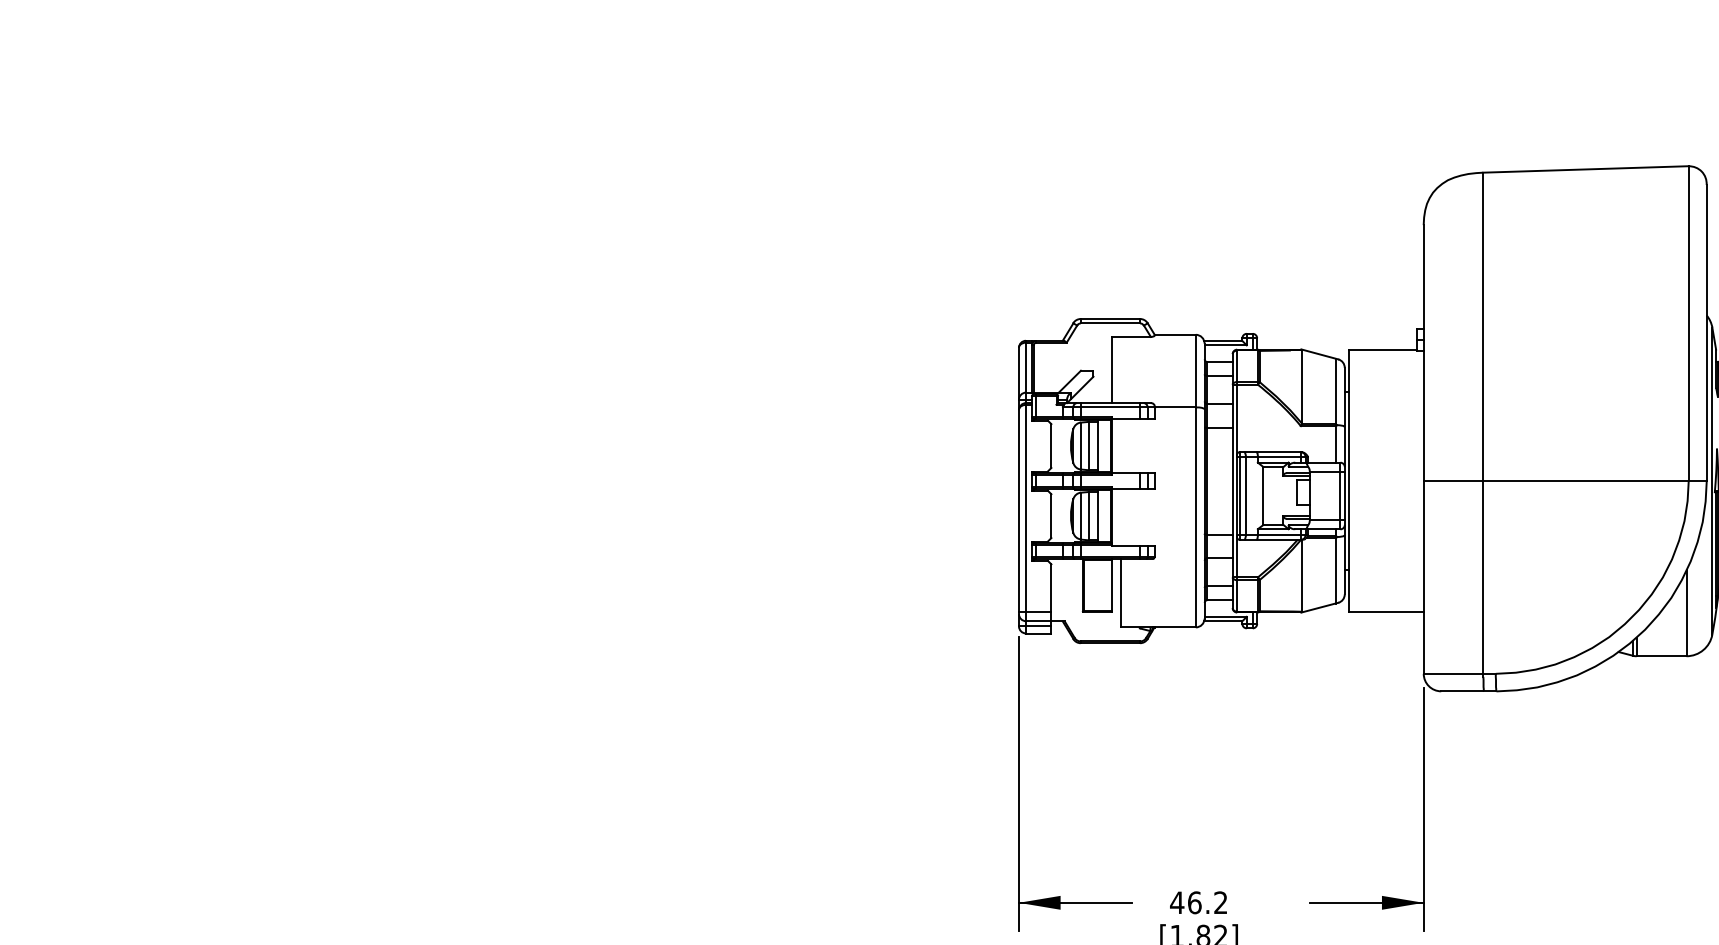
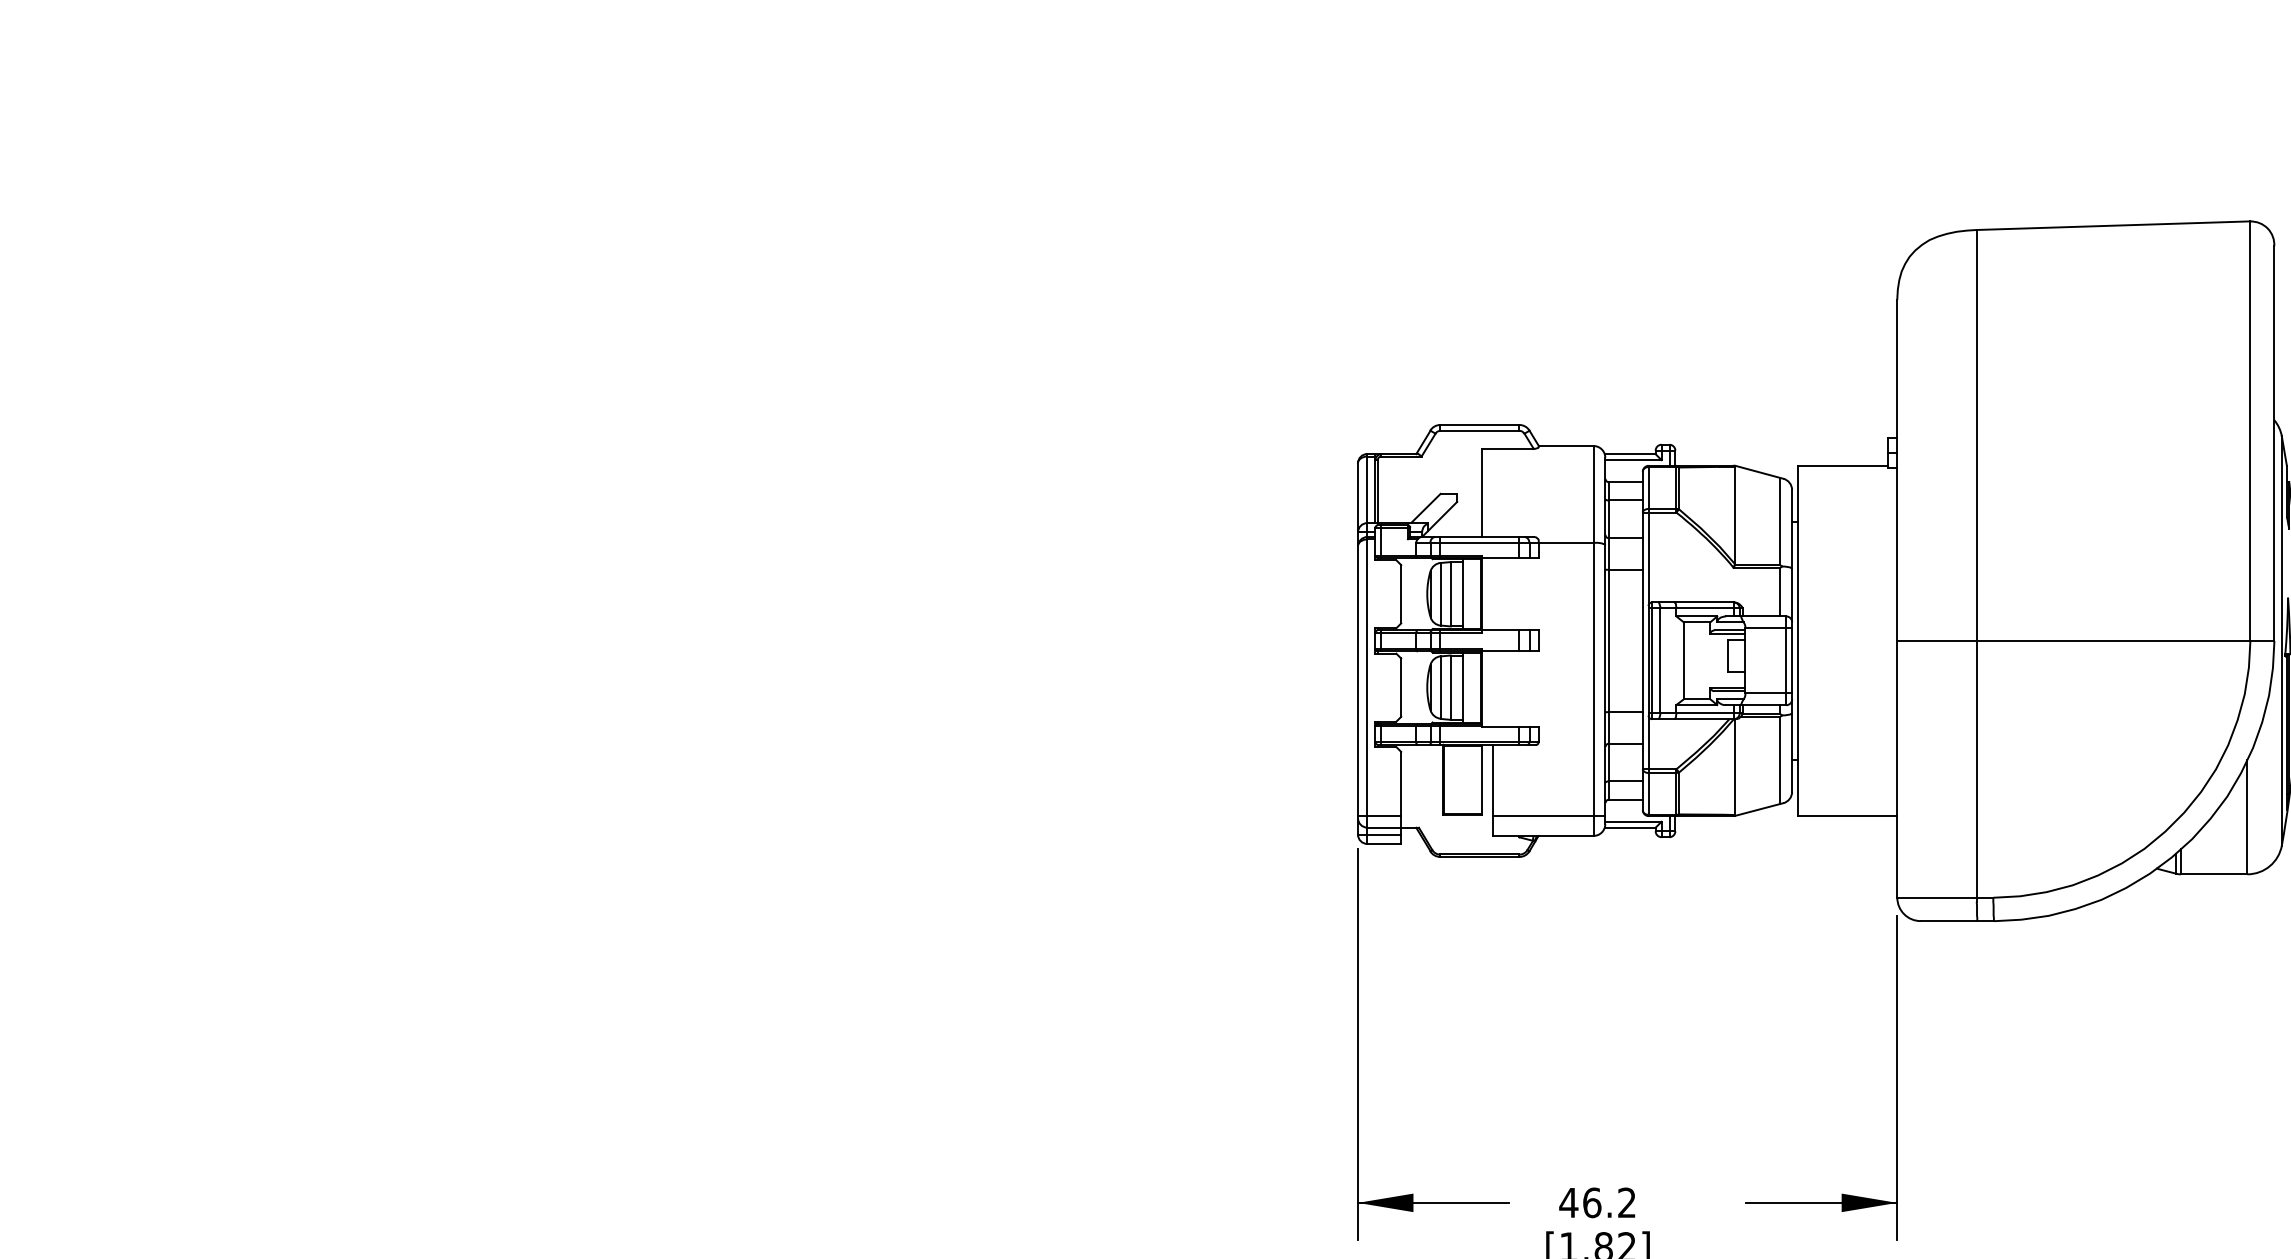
line: (1162, 612) -> (1549, 815), added

